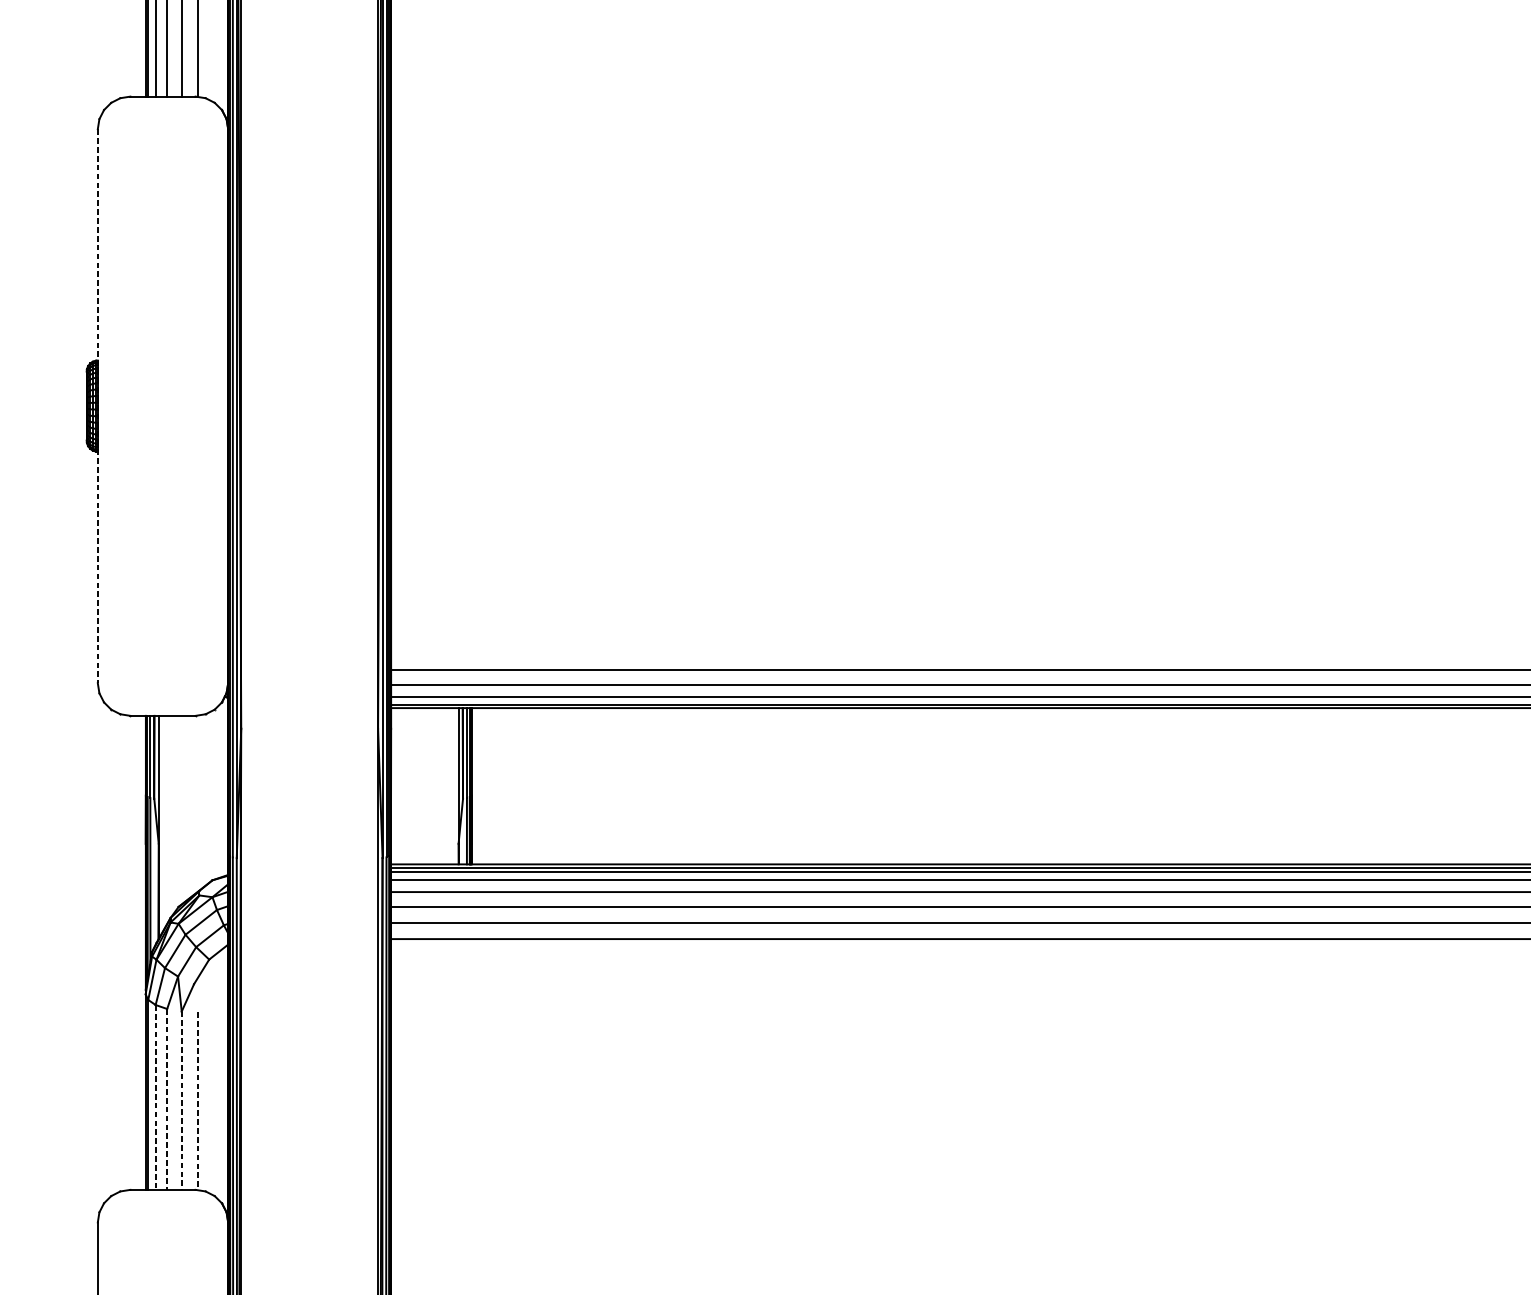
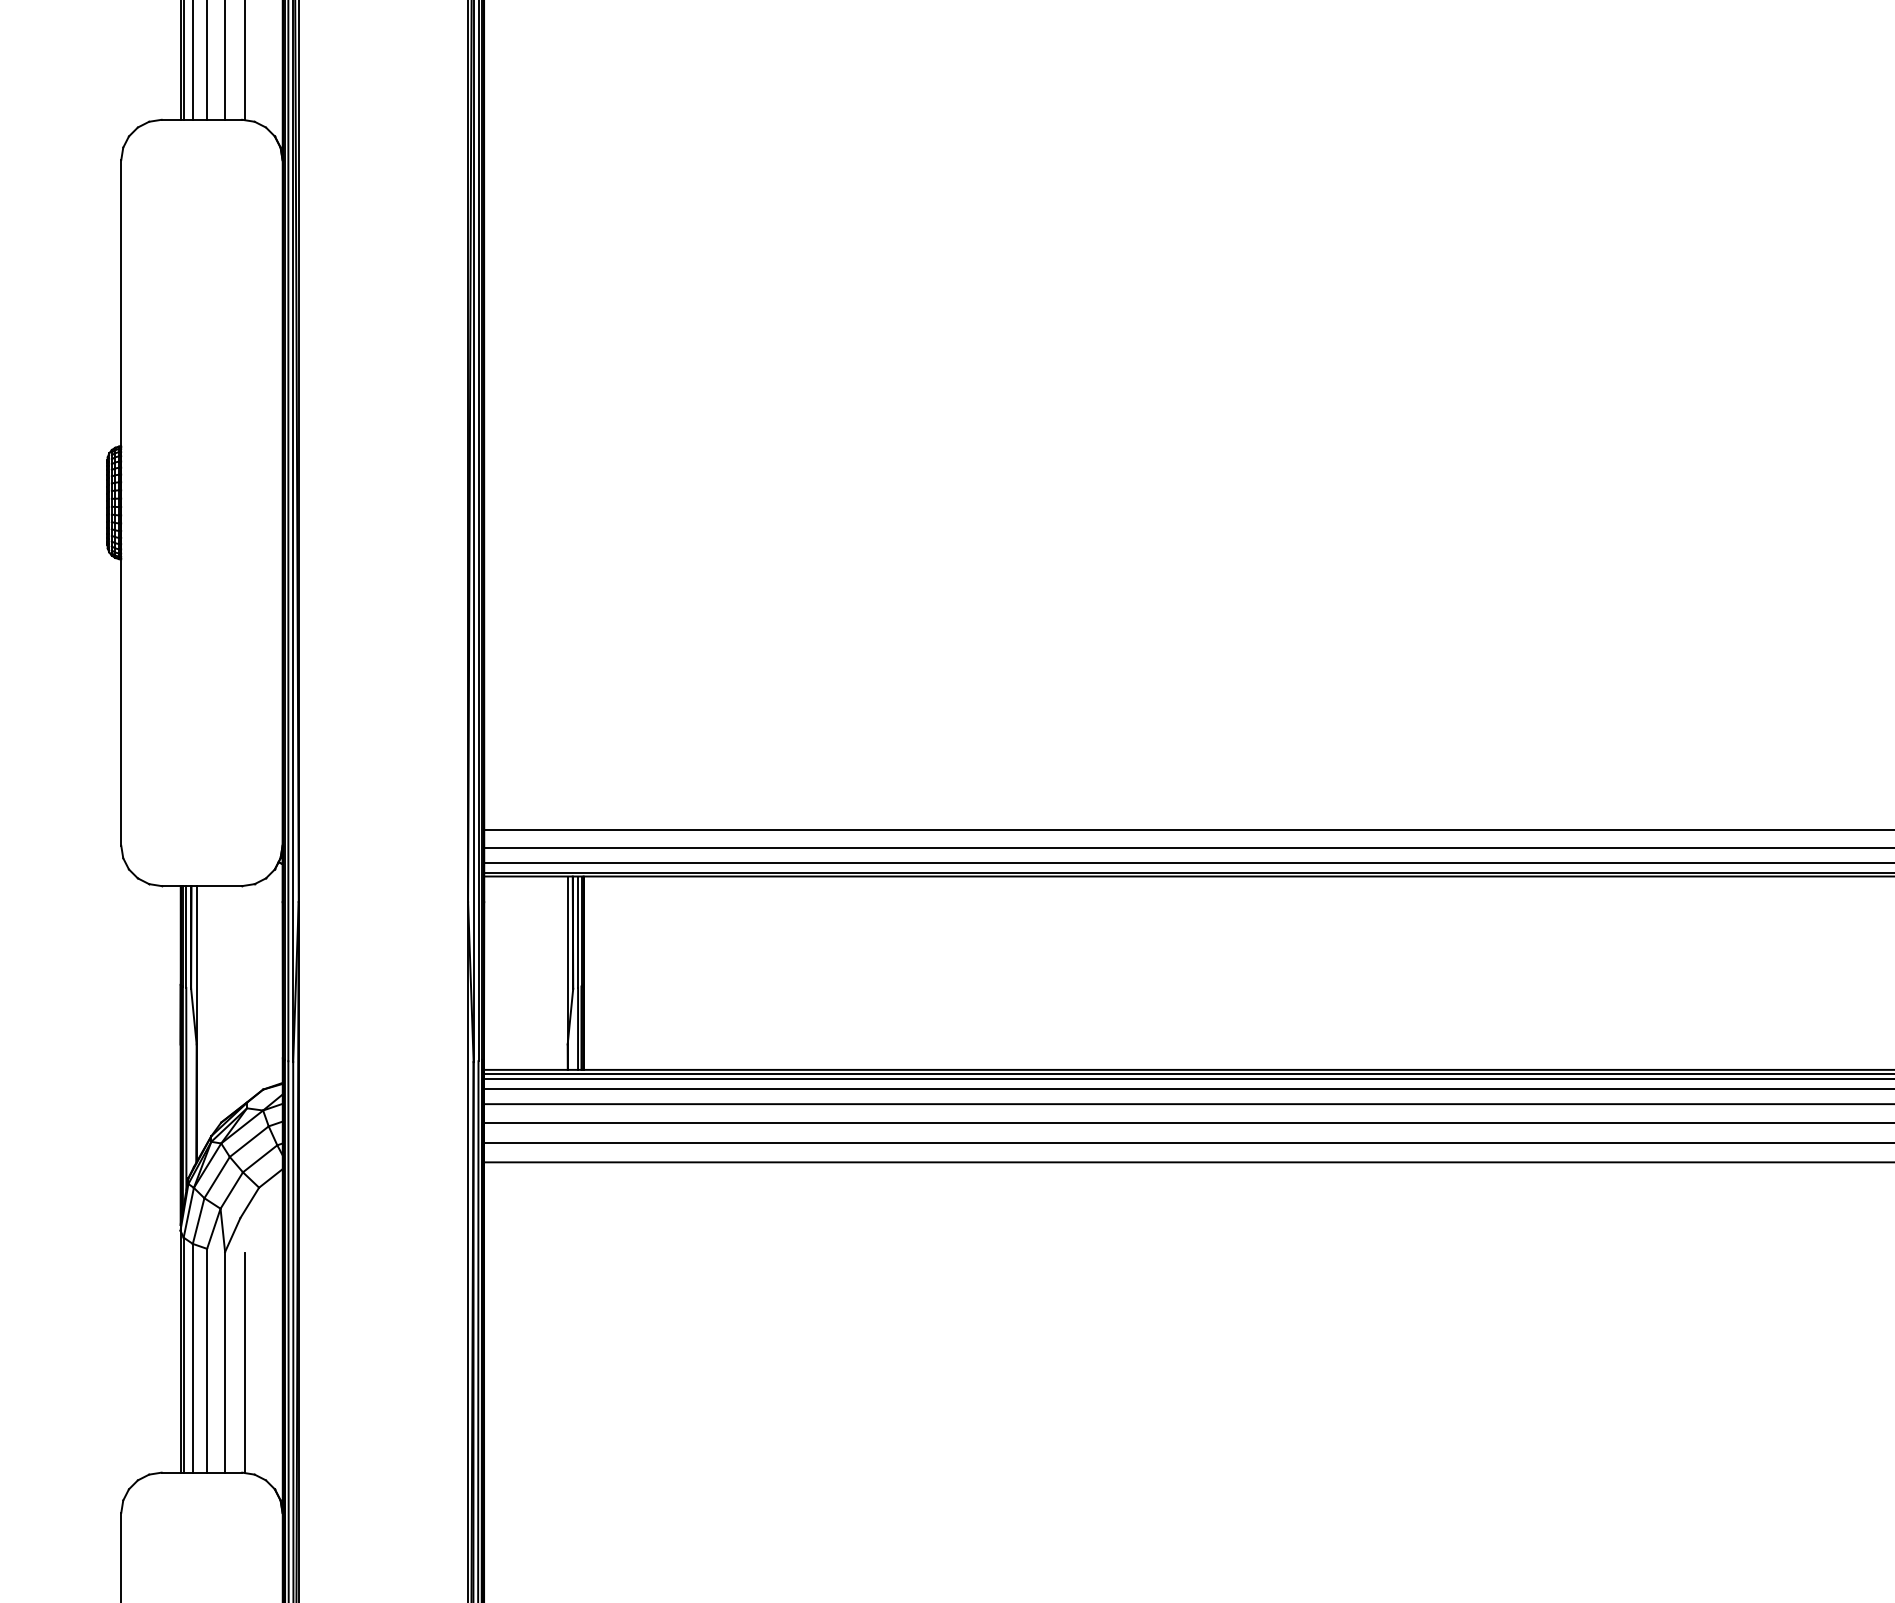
line: (98, 405) -> (121, 502), dashed -> solid
line: (155, 1097) -> (192, 1358), dashed -> solid
line: (167, 1099) -> (207, 1360), dashed -> solid
line: (182, 1100) -> (225, 1362), dashed -> solid
line: (198, 1101) -> (245, 1363), dashed -> solid

